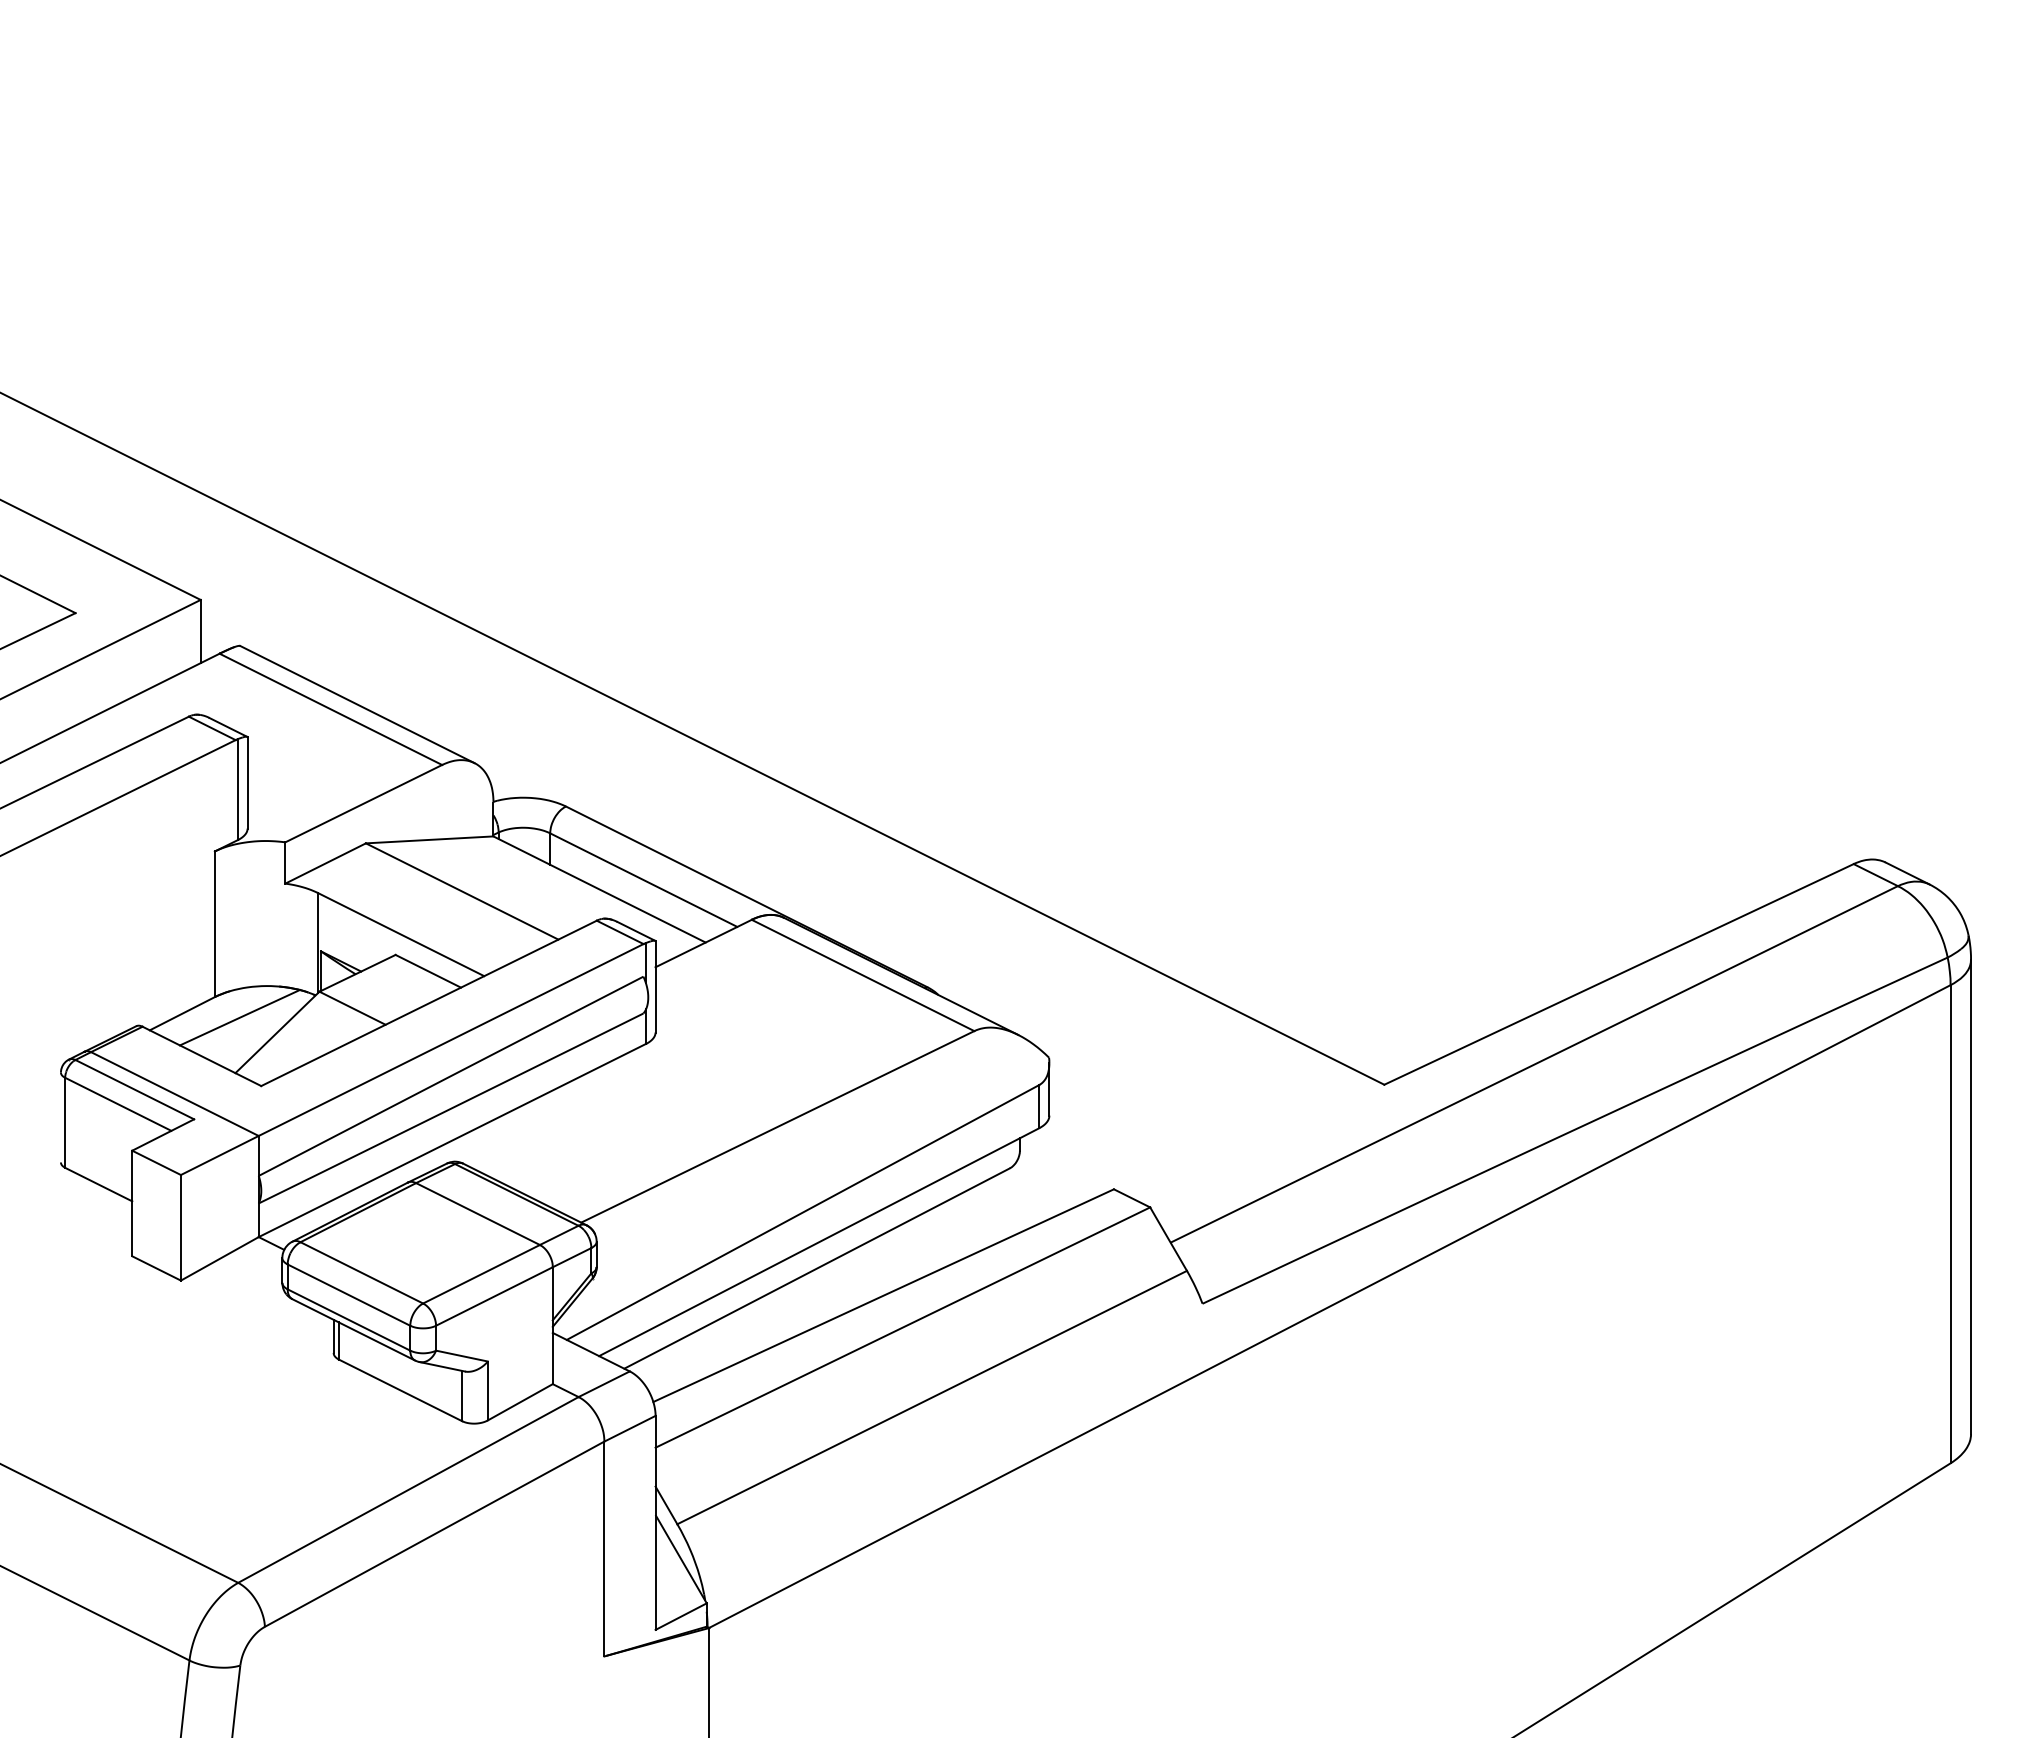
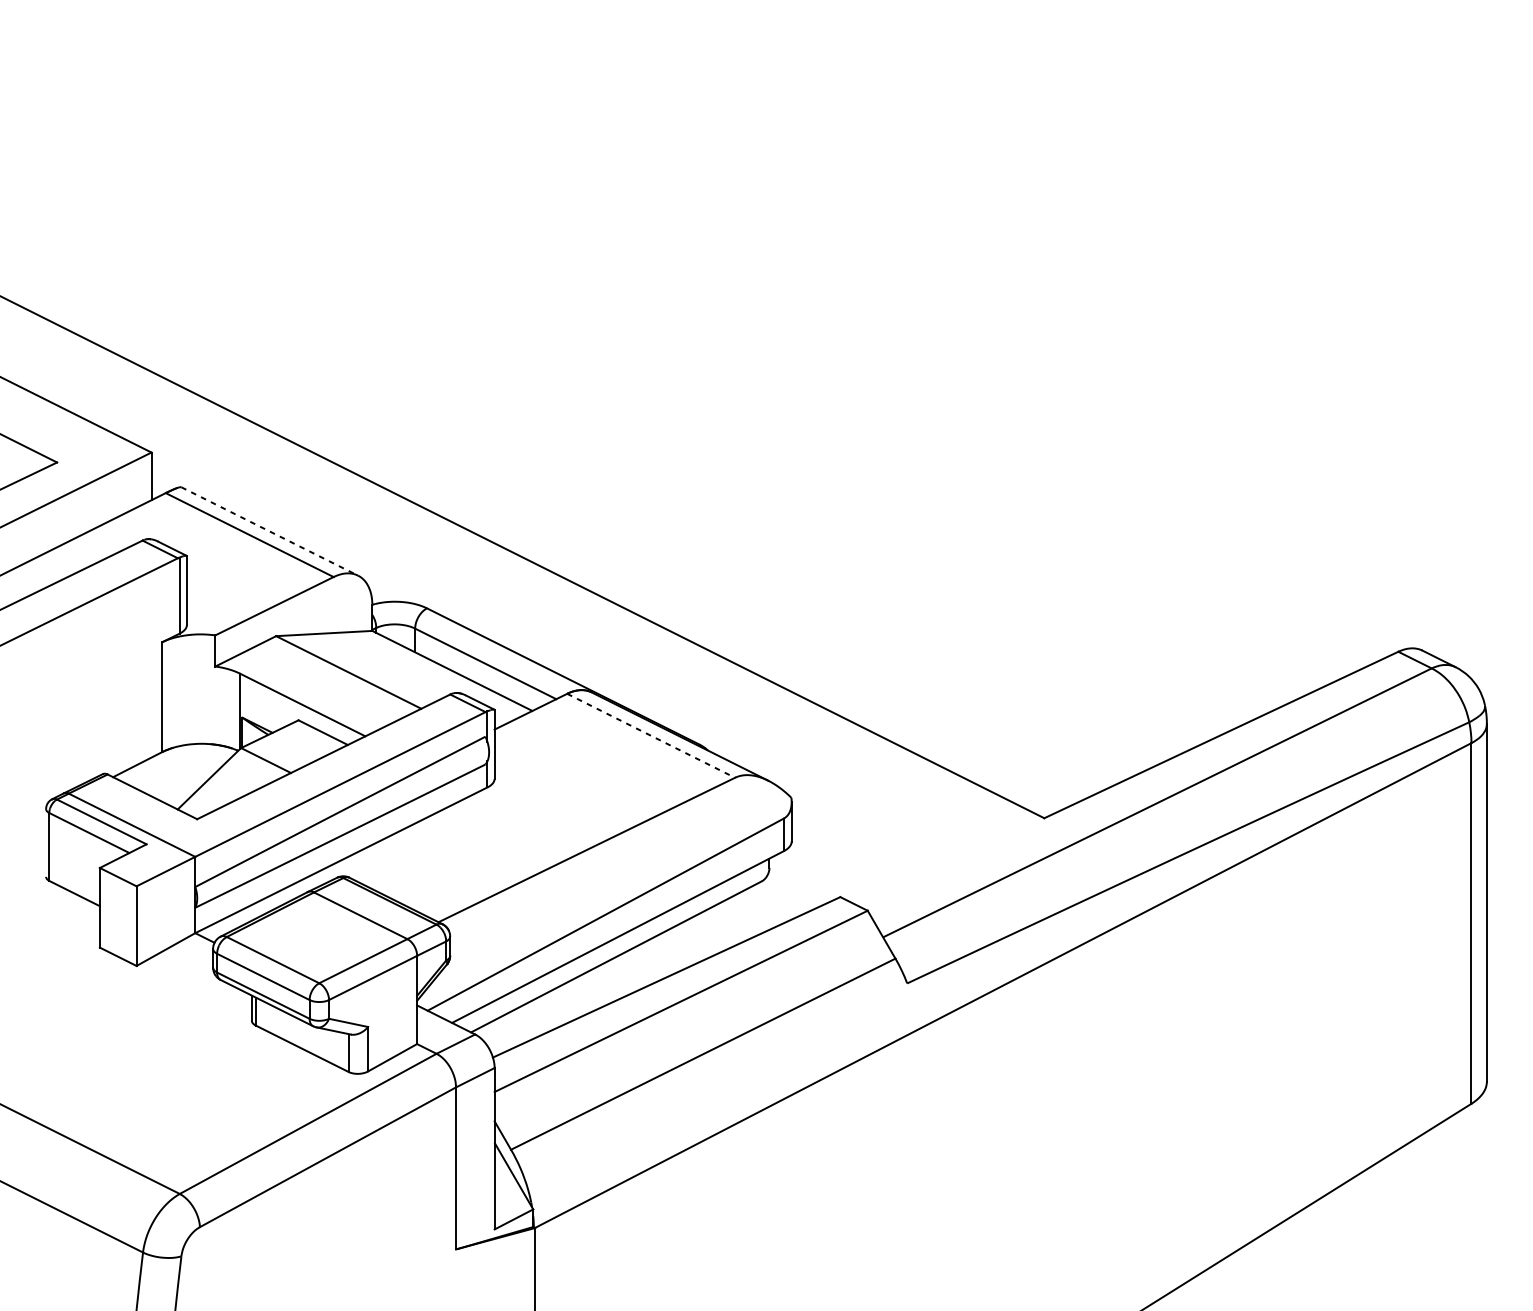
line: (357, 704) -> (269, 531), solid -> dashed
line: (863, 975) -> (651, 735), solid -> dashed
line: (239, 1017) -> (180, 767), removed

